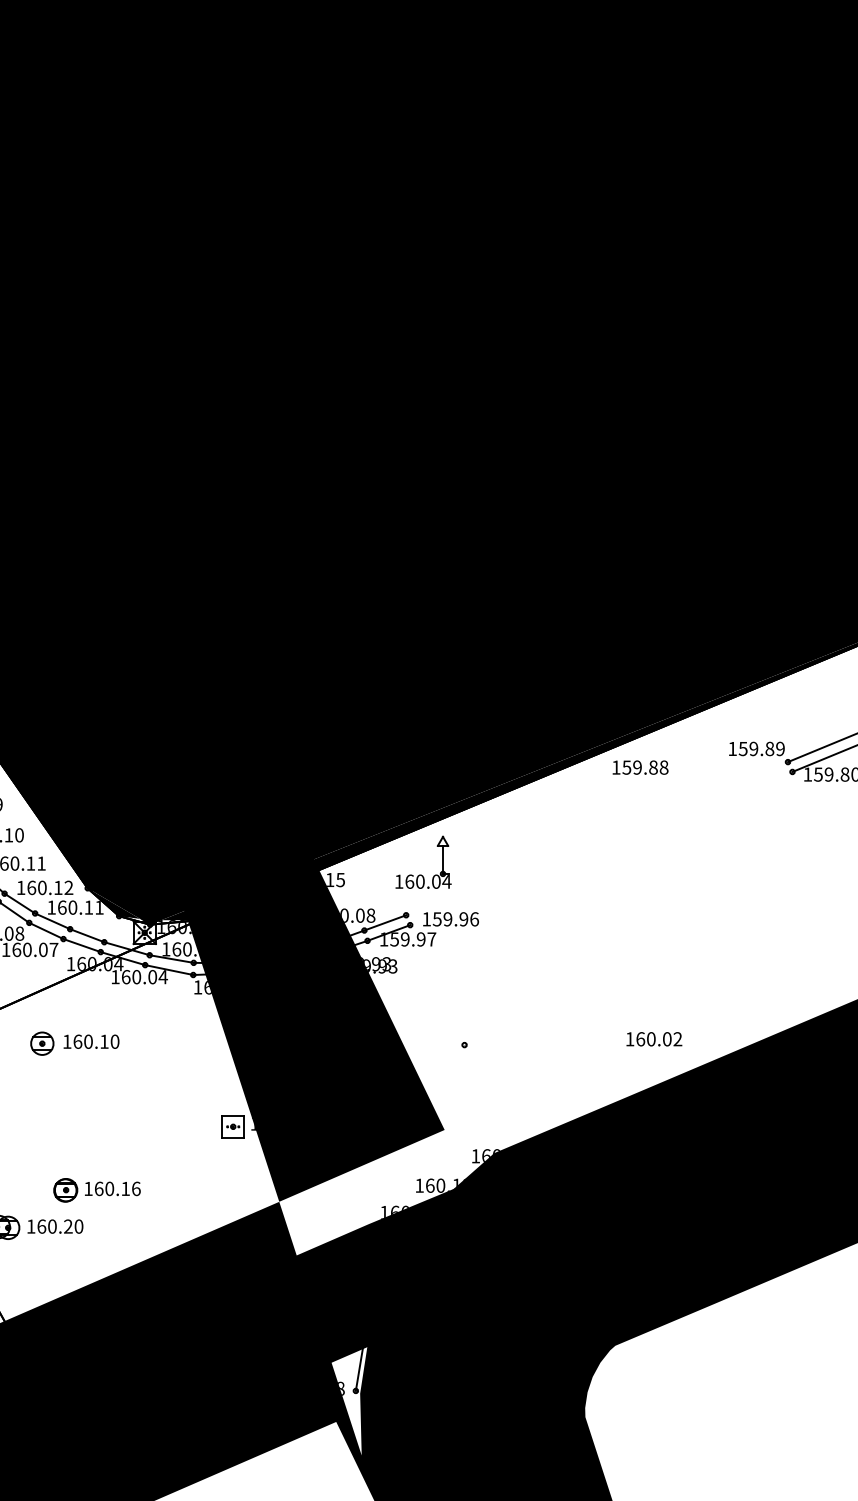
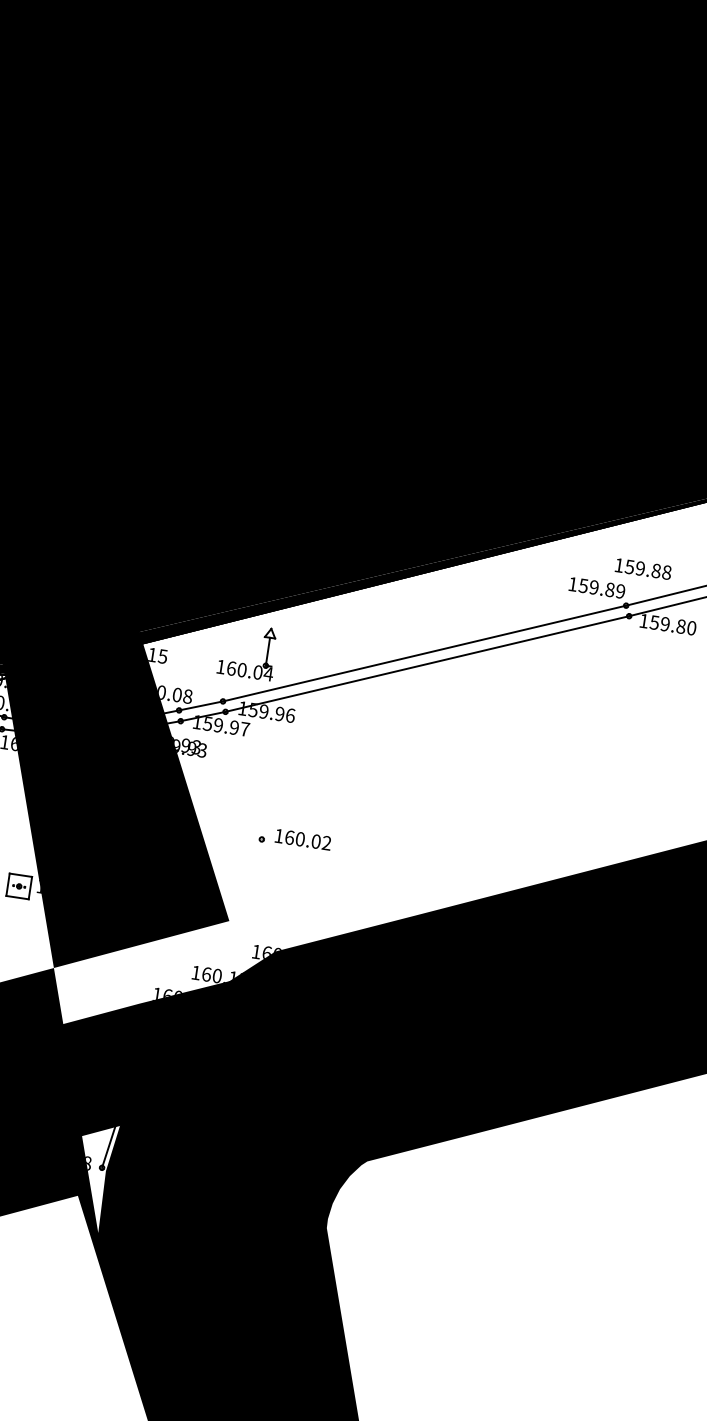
text: (640, 767) -> (643, 568), moved
line: (596, 838) -> (424, 653), added
line: (601, 848) -> (427, 664), added
text: (654, 1039) -> (303, 839), moved

